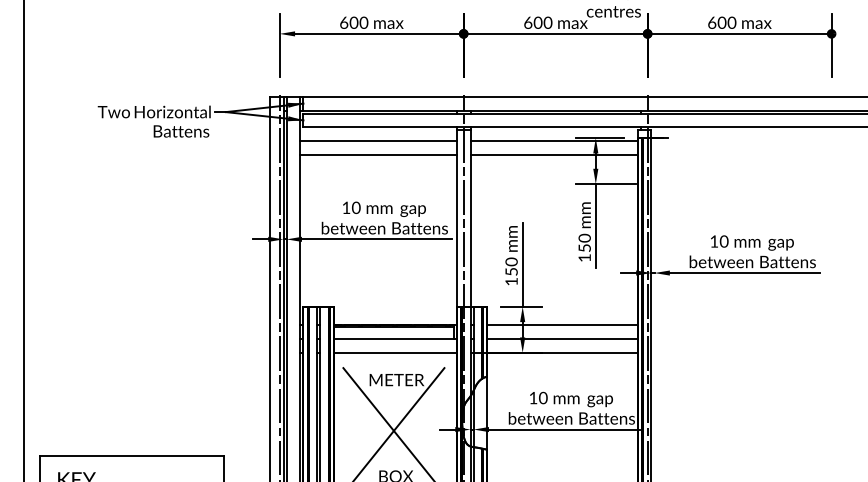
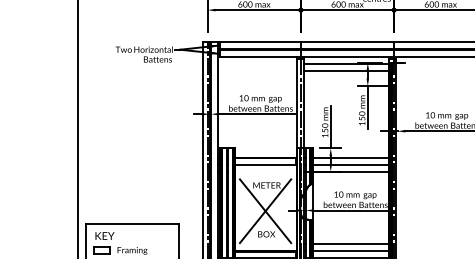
line: (378, 141) -> (257, 64), removed
line: (378, 155) -> (257, 71), removed
line: (395, 352) -> (266, 171), removed

